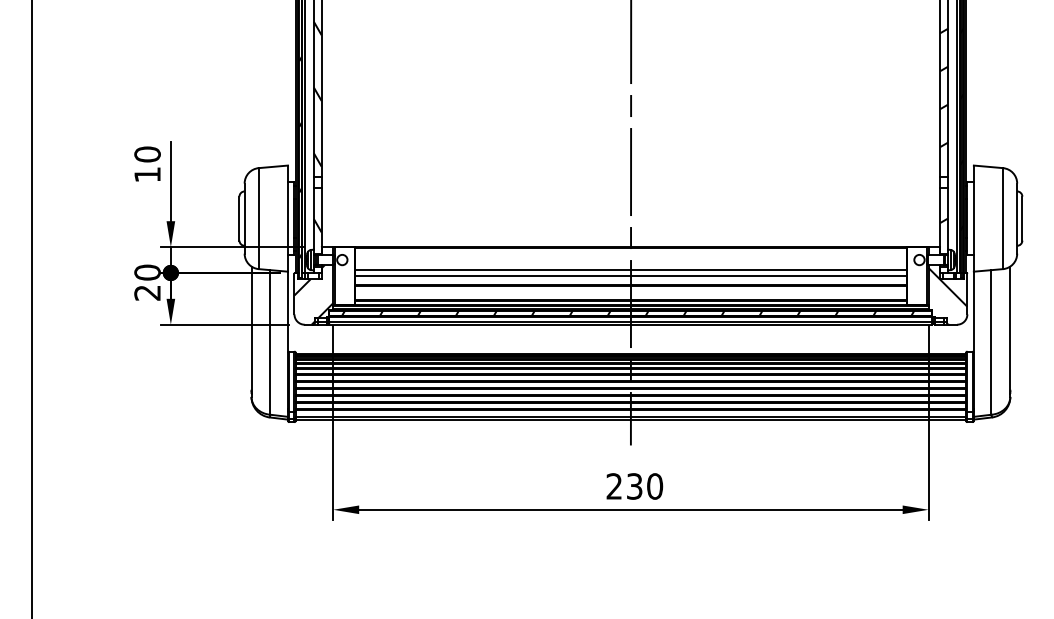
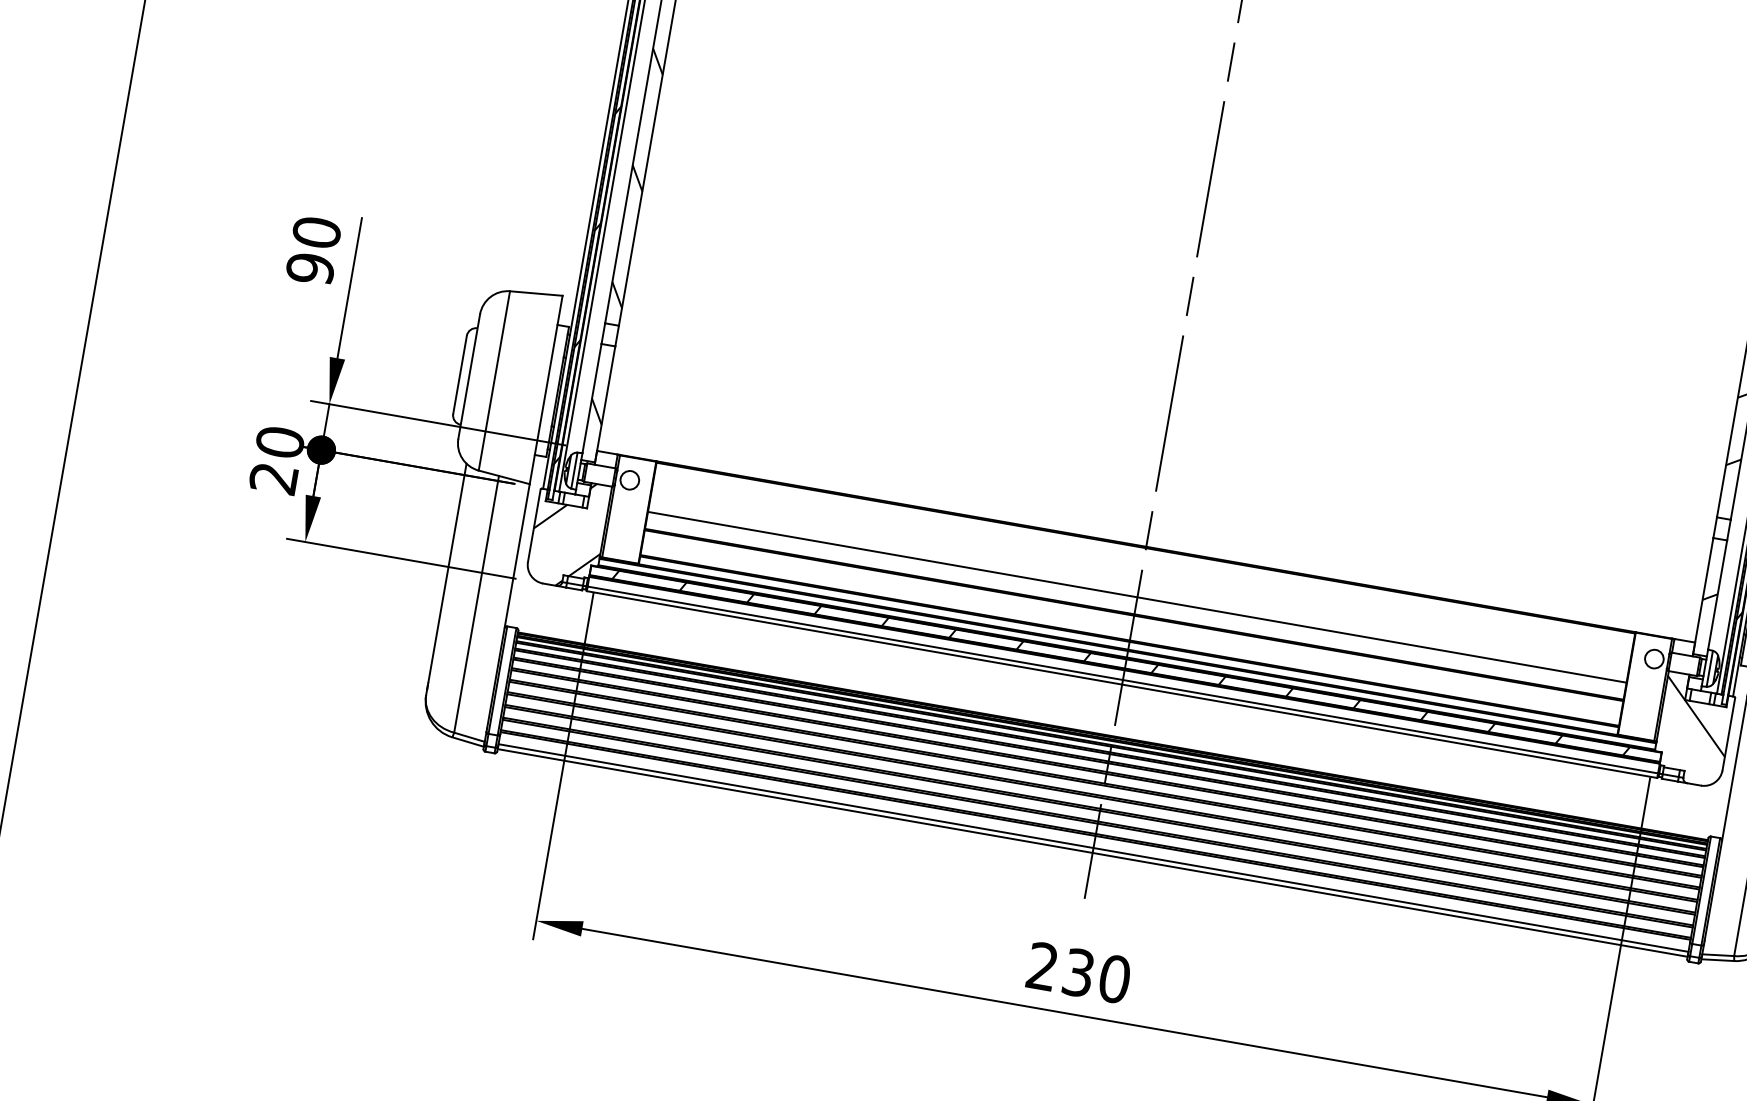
text: (147, 174) -> (310, 268), 10 -> 90
line: (630, 270) -> (1138, 588), removed

